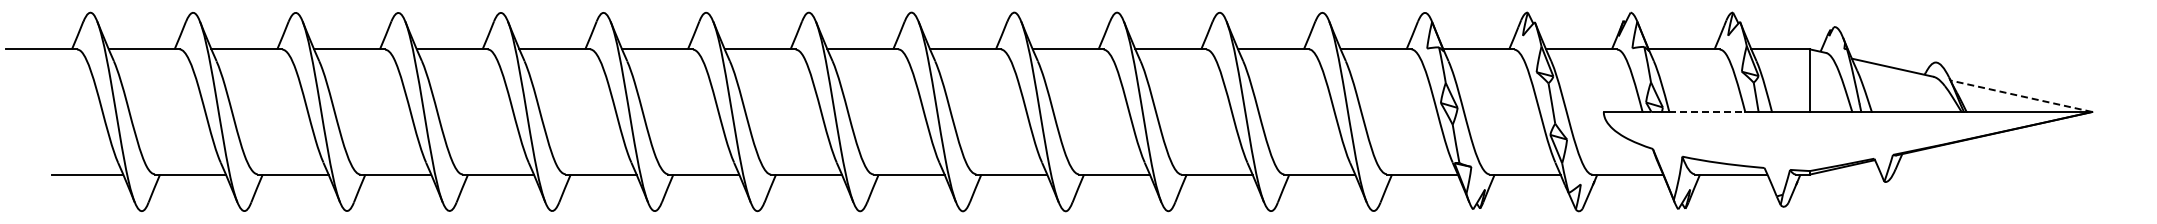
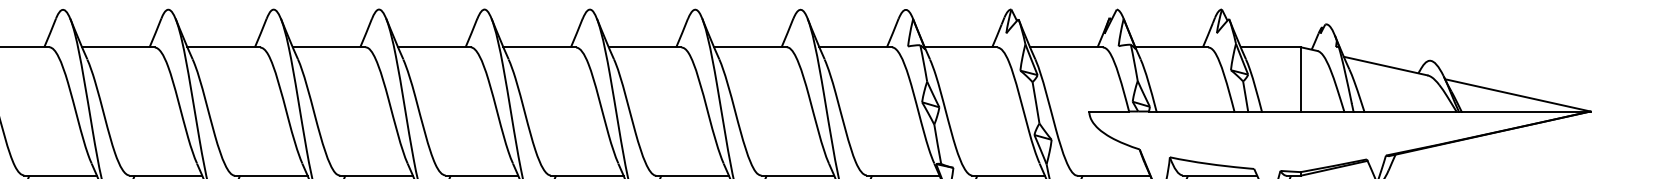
line: (2021, 96) -> (1517, 95), dashed -> solid
line: (1707, 111) -> (1195, 111), dashed -> solid

